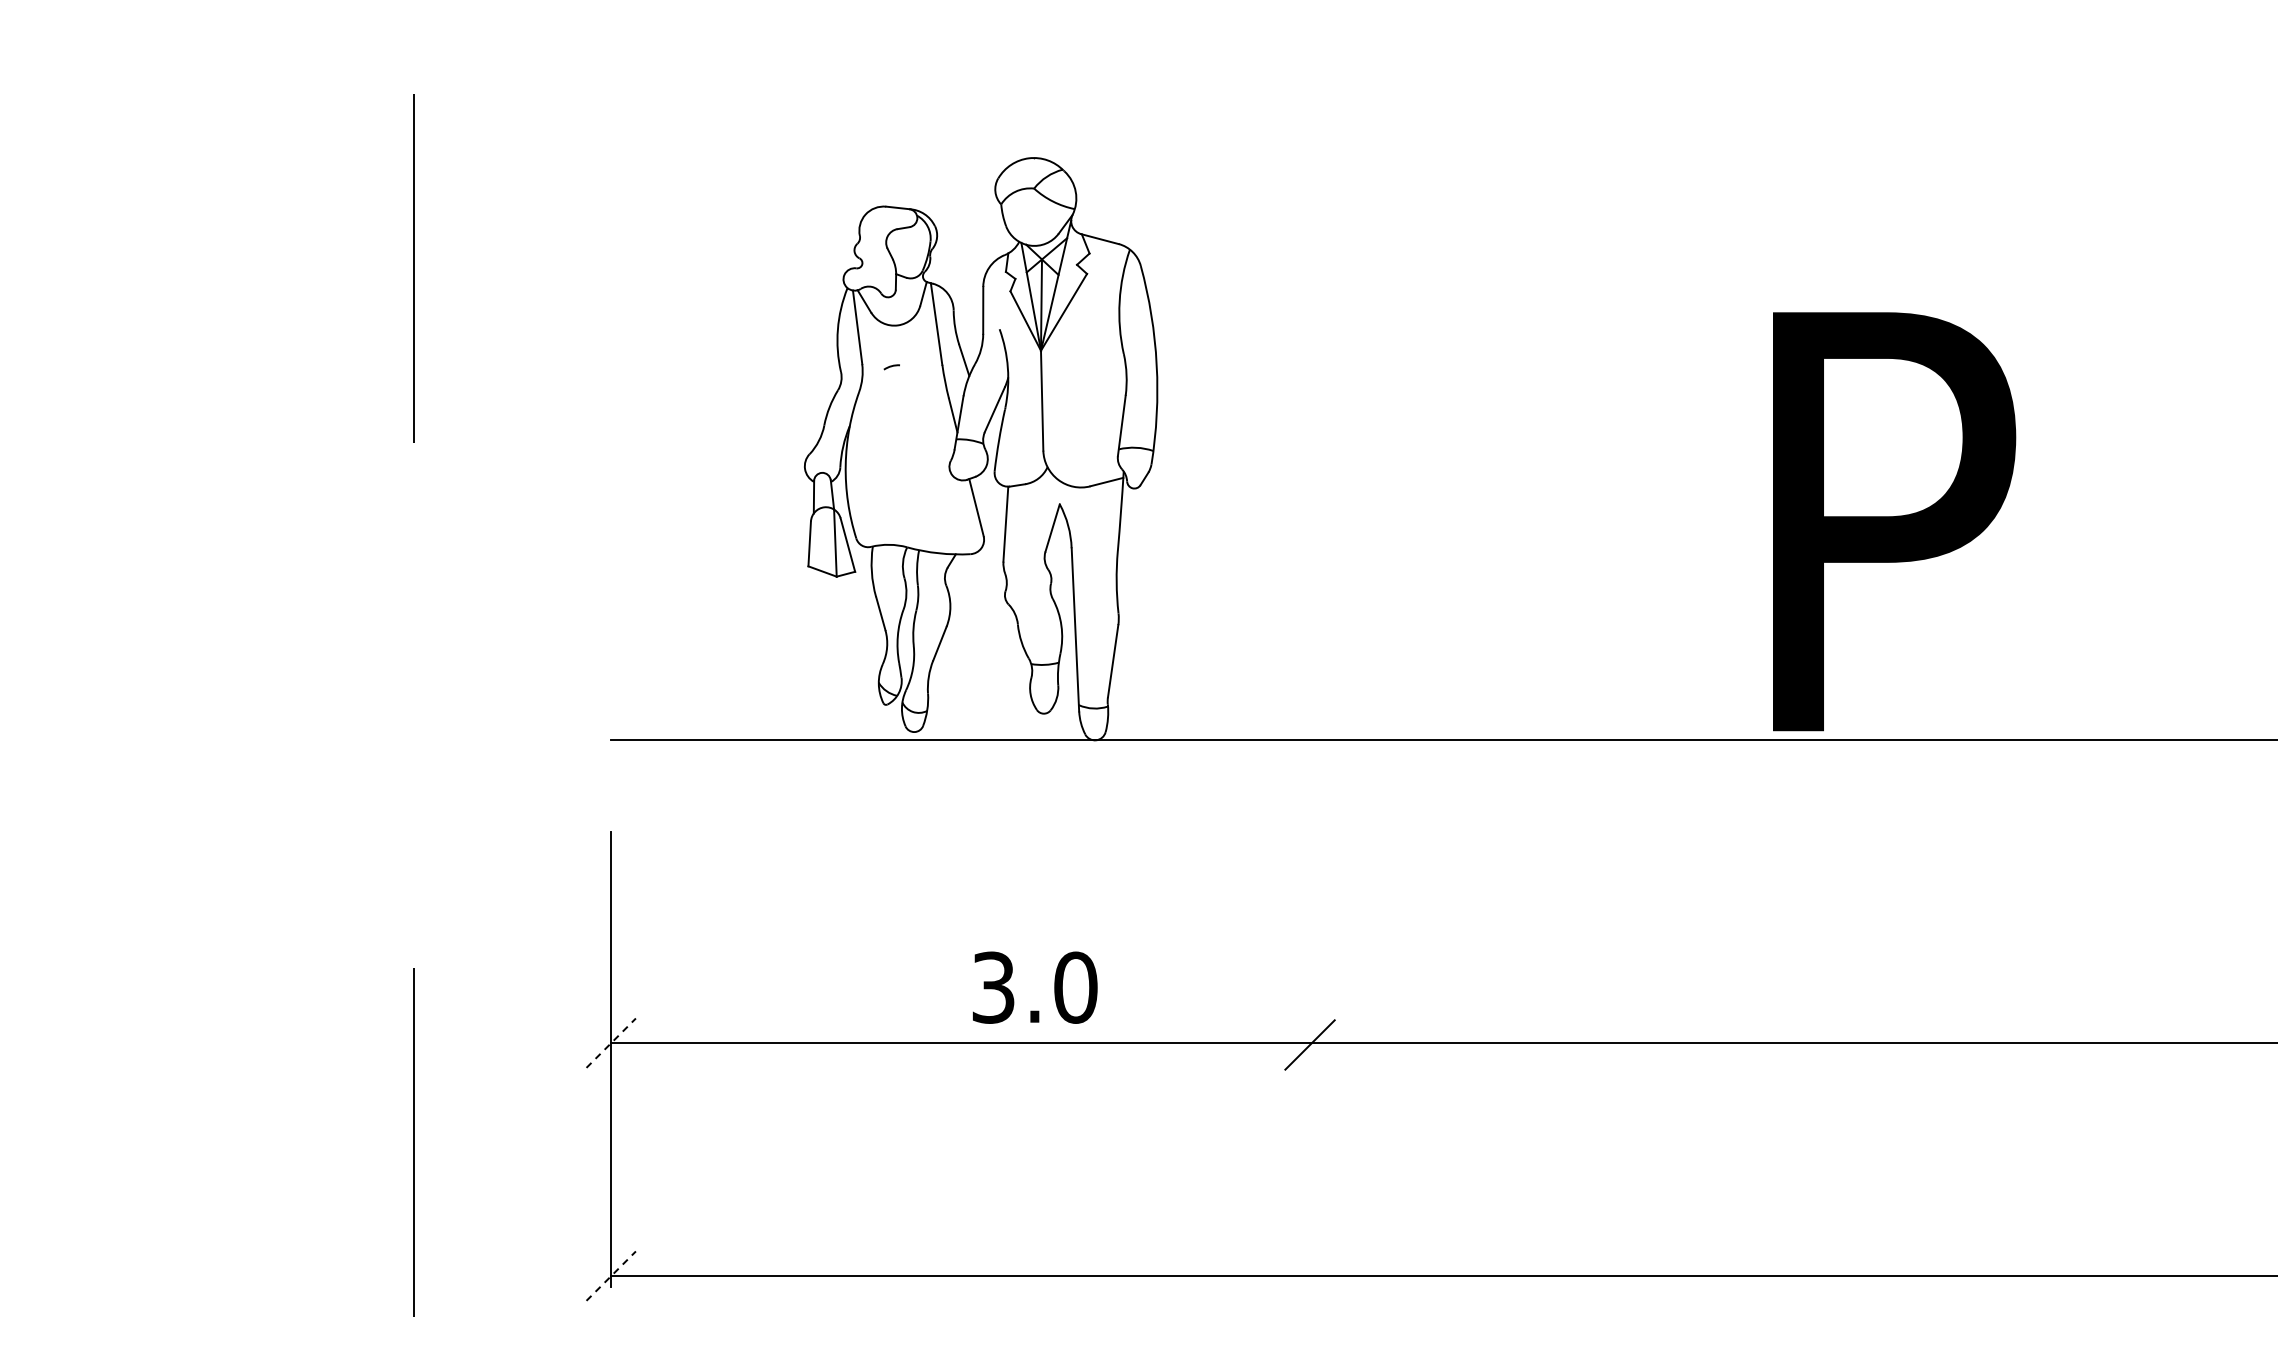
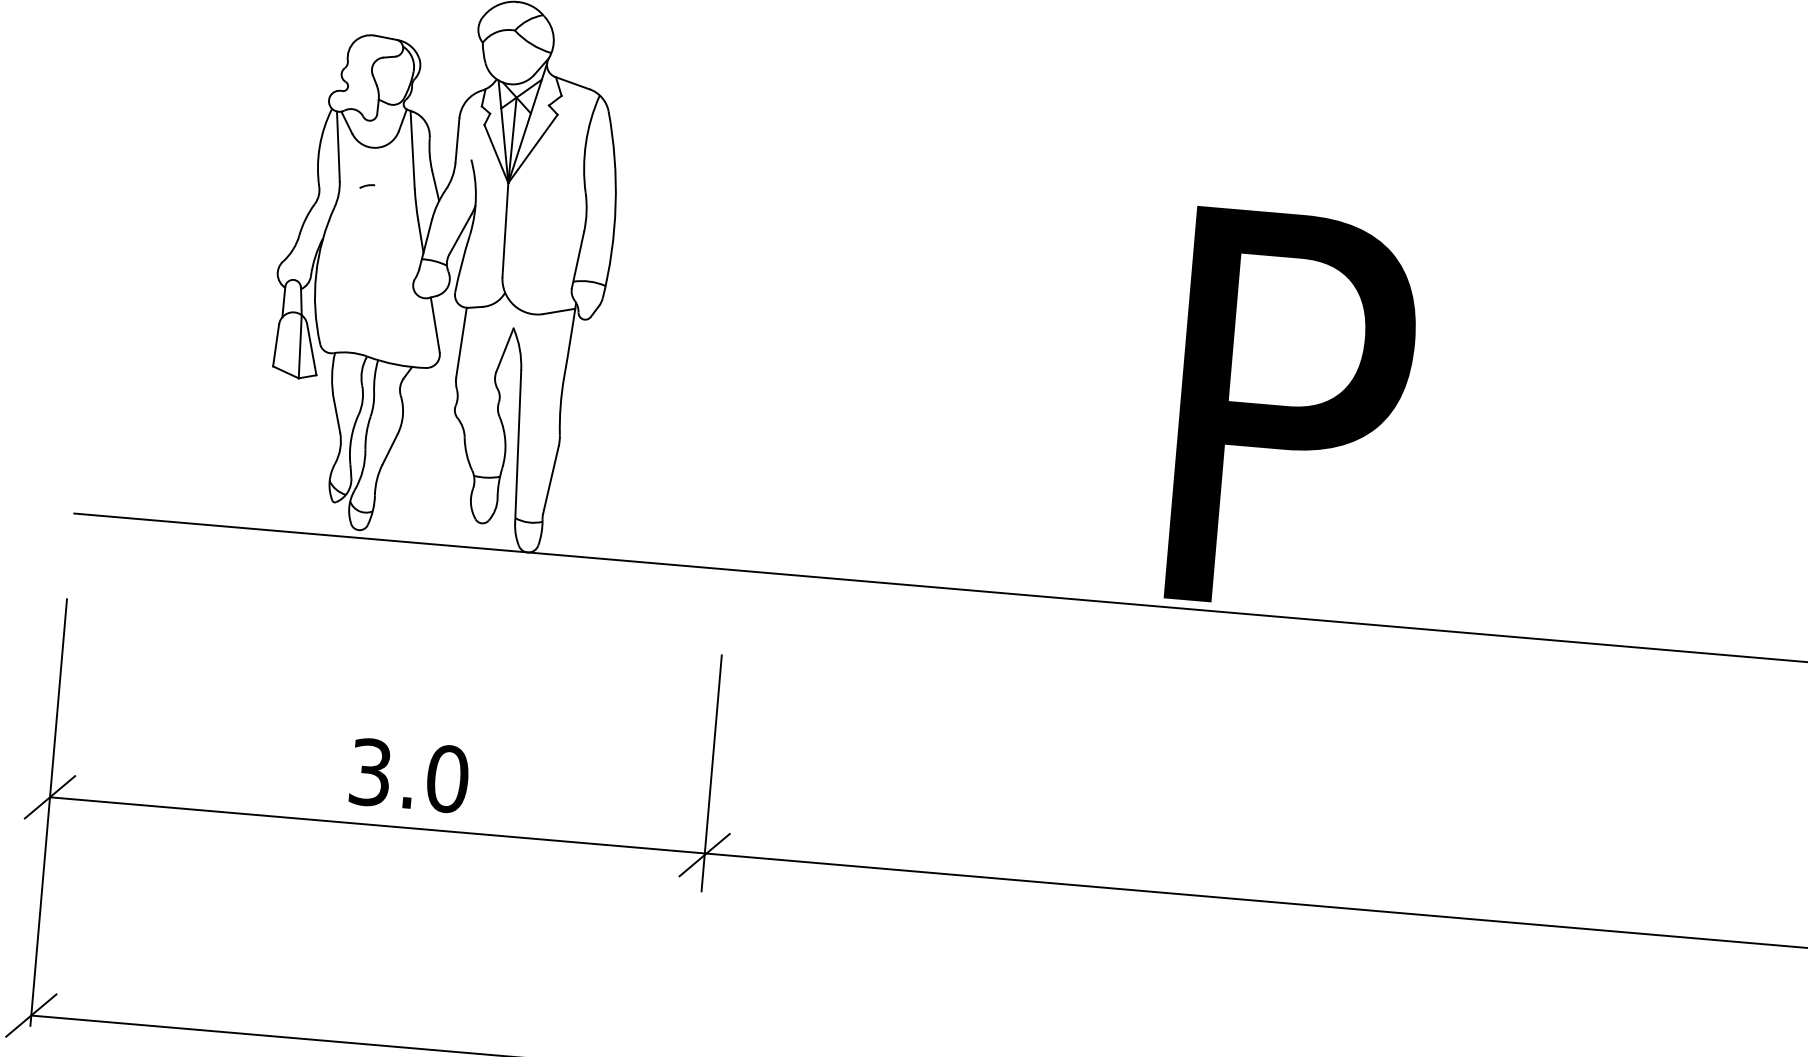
line: (1310, 957) -> (712, 773), added
text: (1035, 987) -> (409, 775), moved
line: (611, 1043) -> (50, 797), dashed -> solid
line: (611, 1276) -> (31, 1015), dashed -> solid

